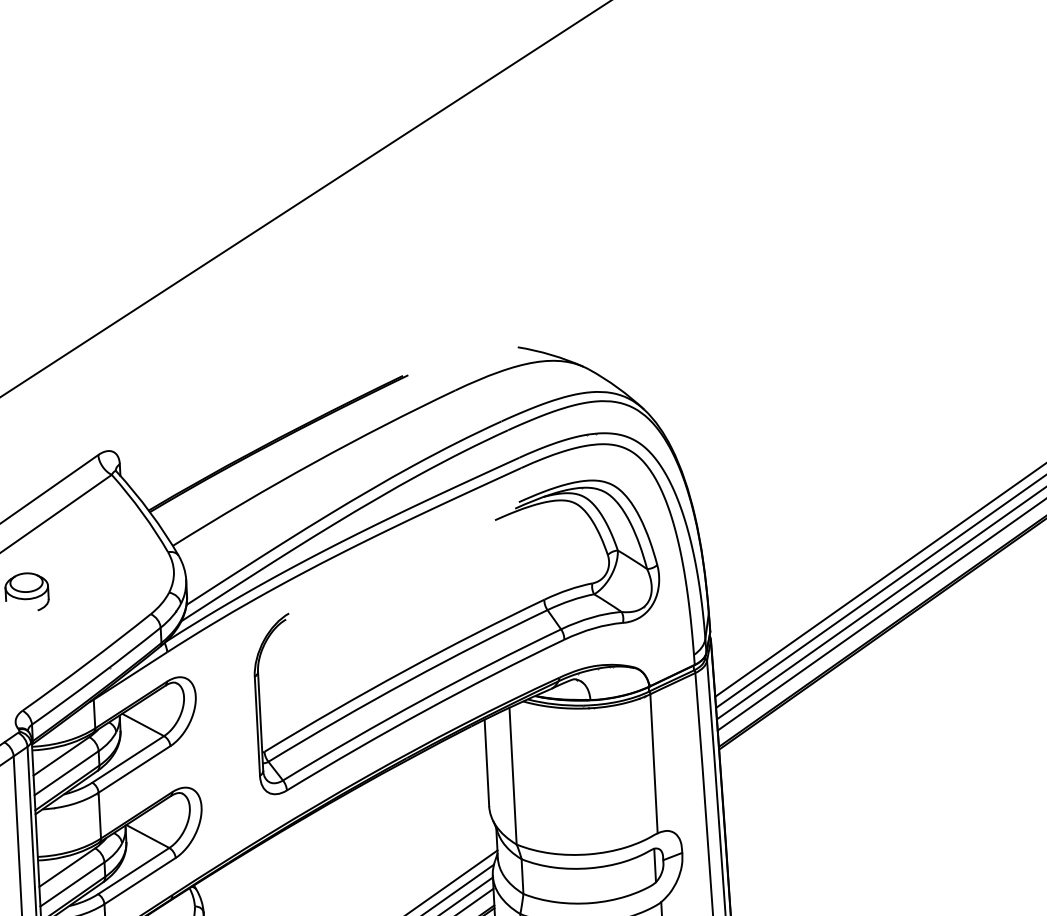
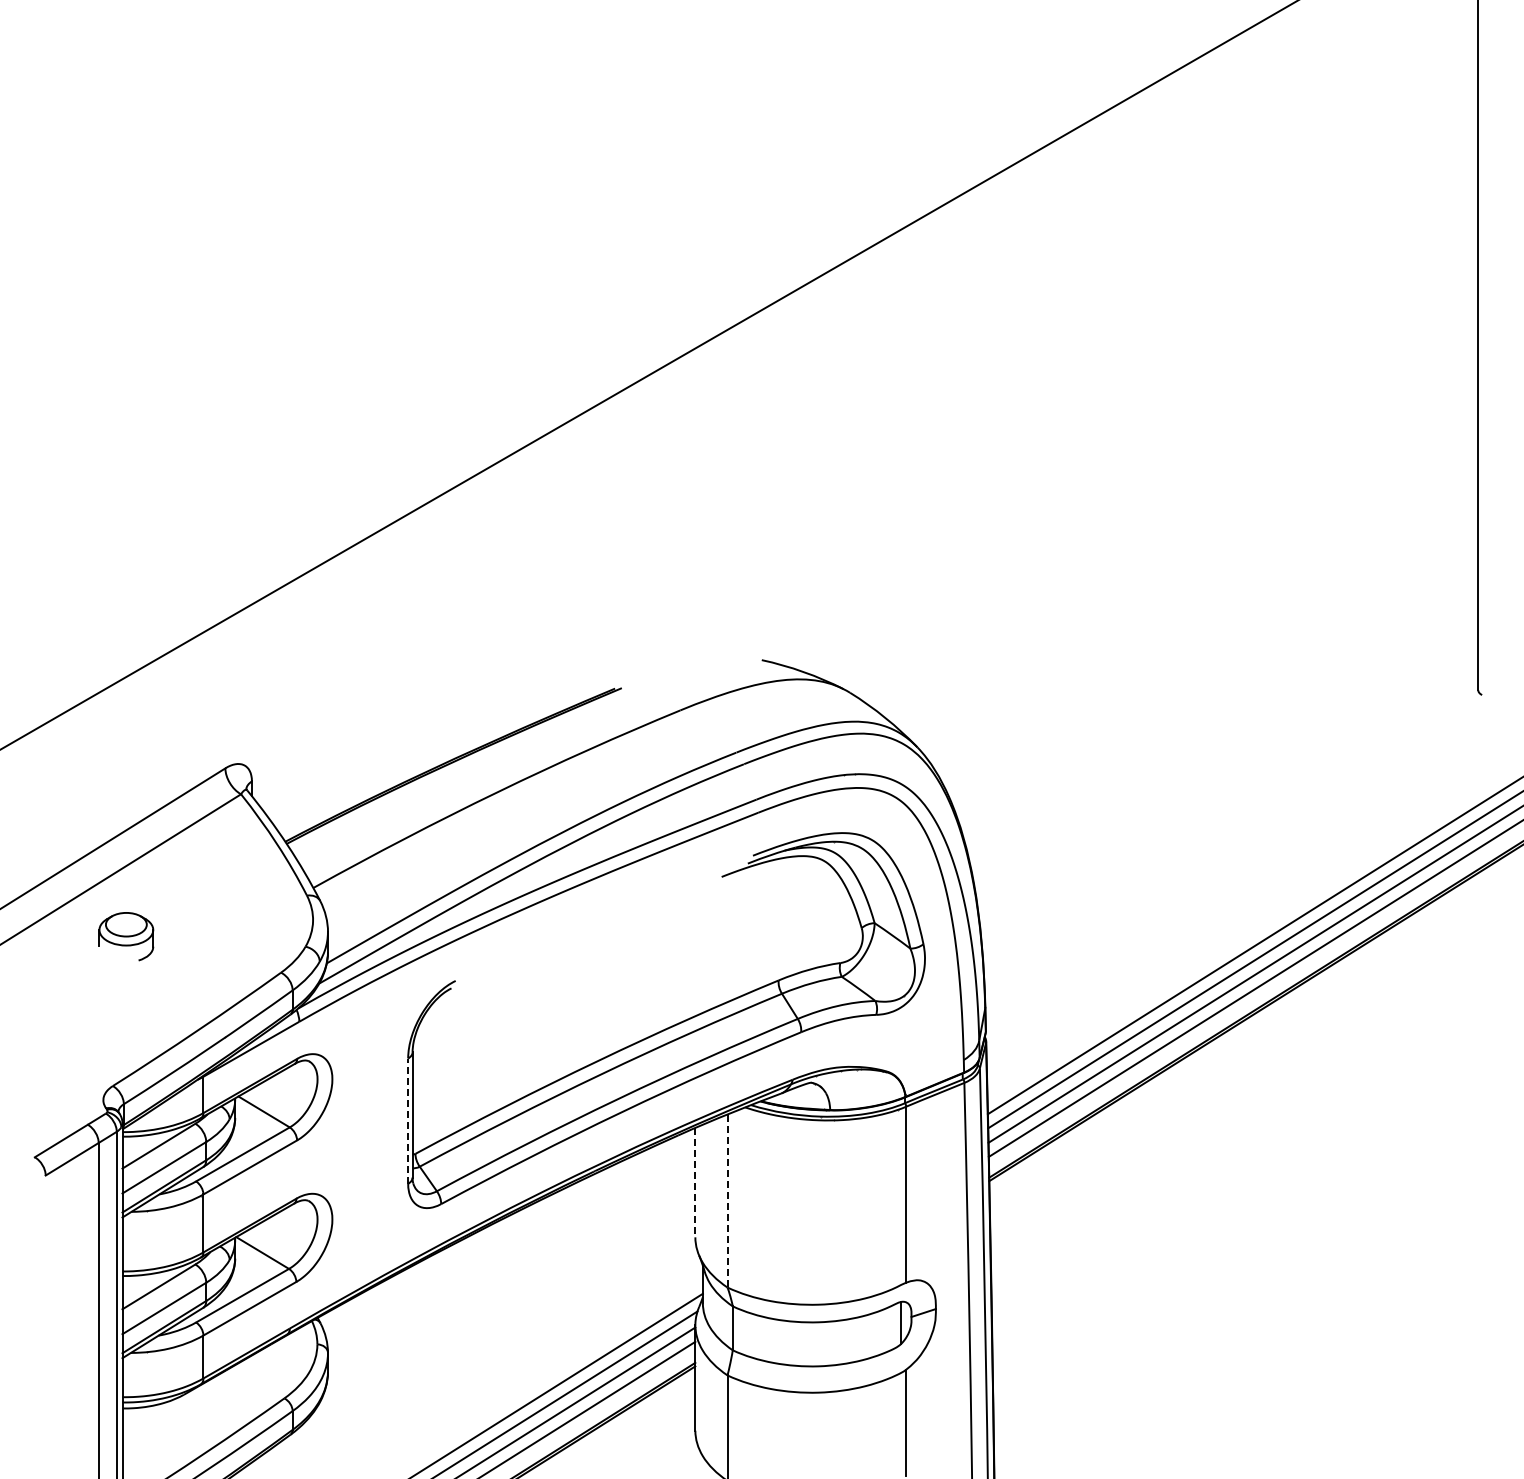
line: (257, 726) -> (408, 1121), solid -> dashed
line: (487, 762) -> (695, 1182), solid -> dashed
line: (513, 776) -> (727, 1201), solid -> dashed

